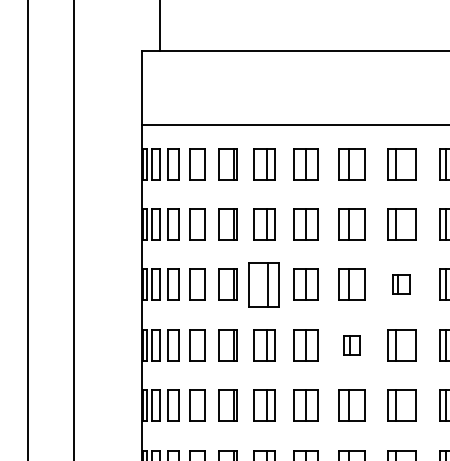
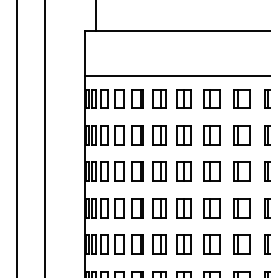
part: (264, 284) -> (159, 171), size x0.71
part: (400, 284) -> (241, 171), size x1.67
part: (351, 345) -> (211, 208), size x1.67

